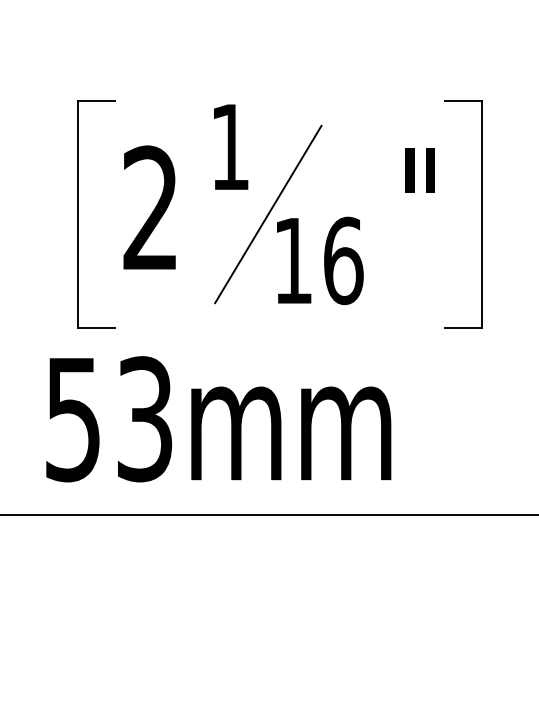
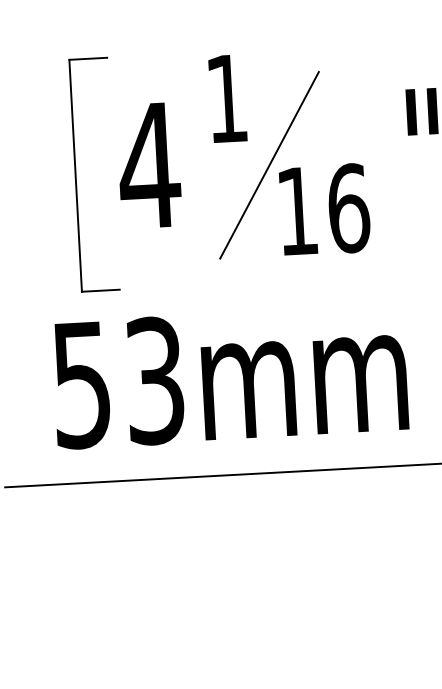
text: (150, 207) -> (148, 164), 2 -> 4

